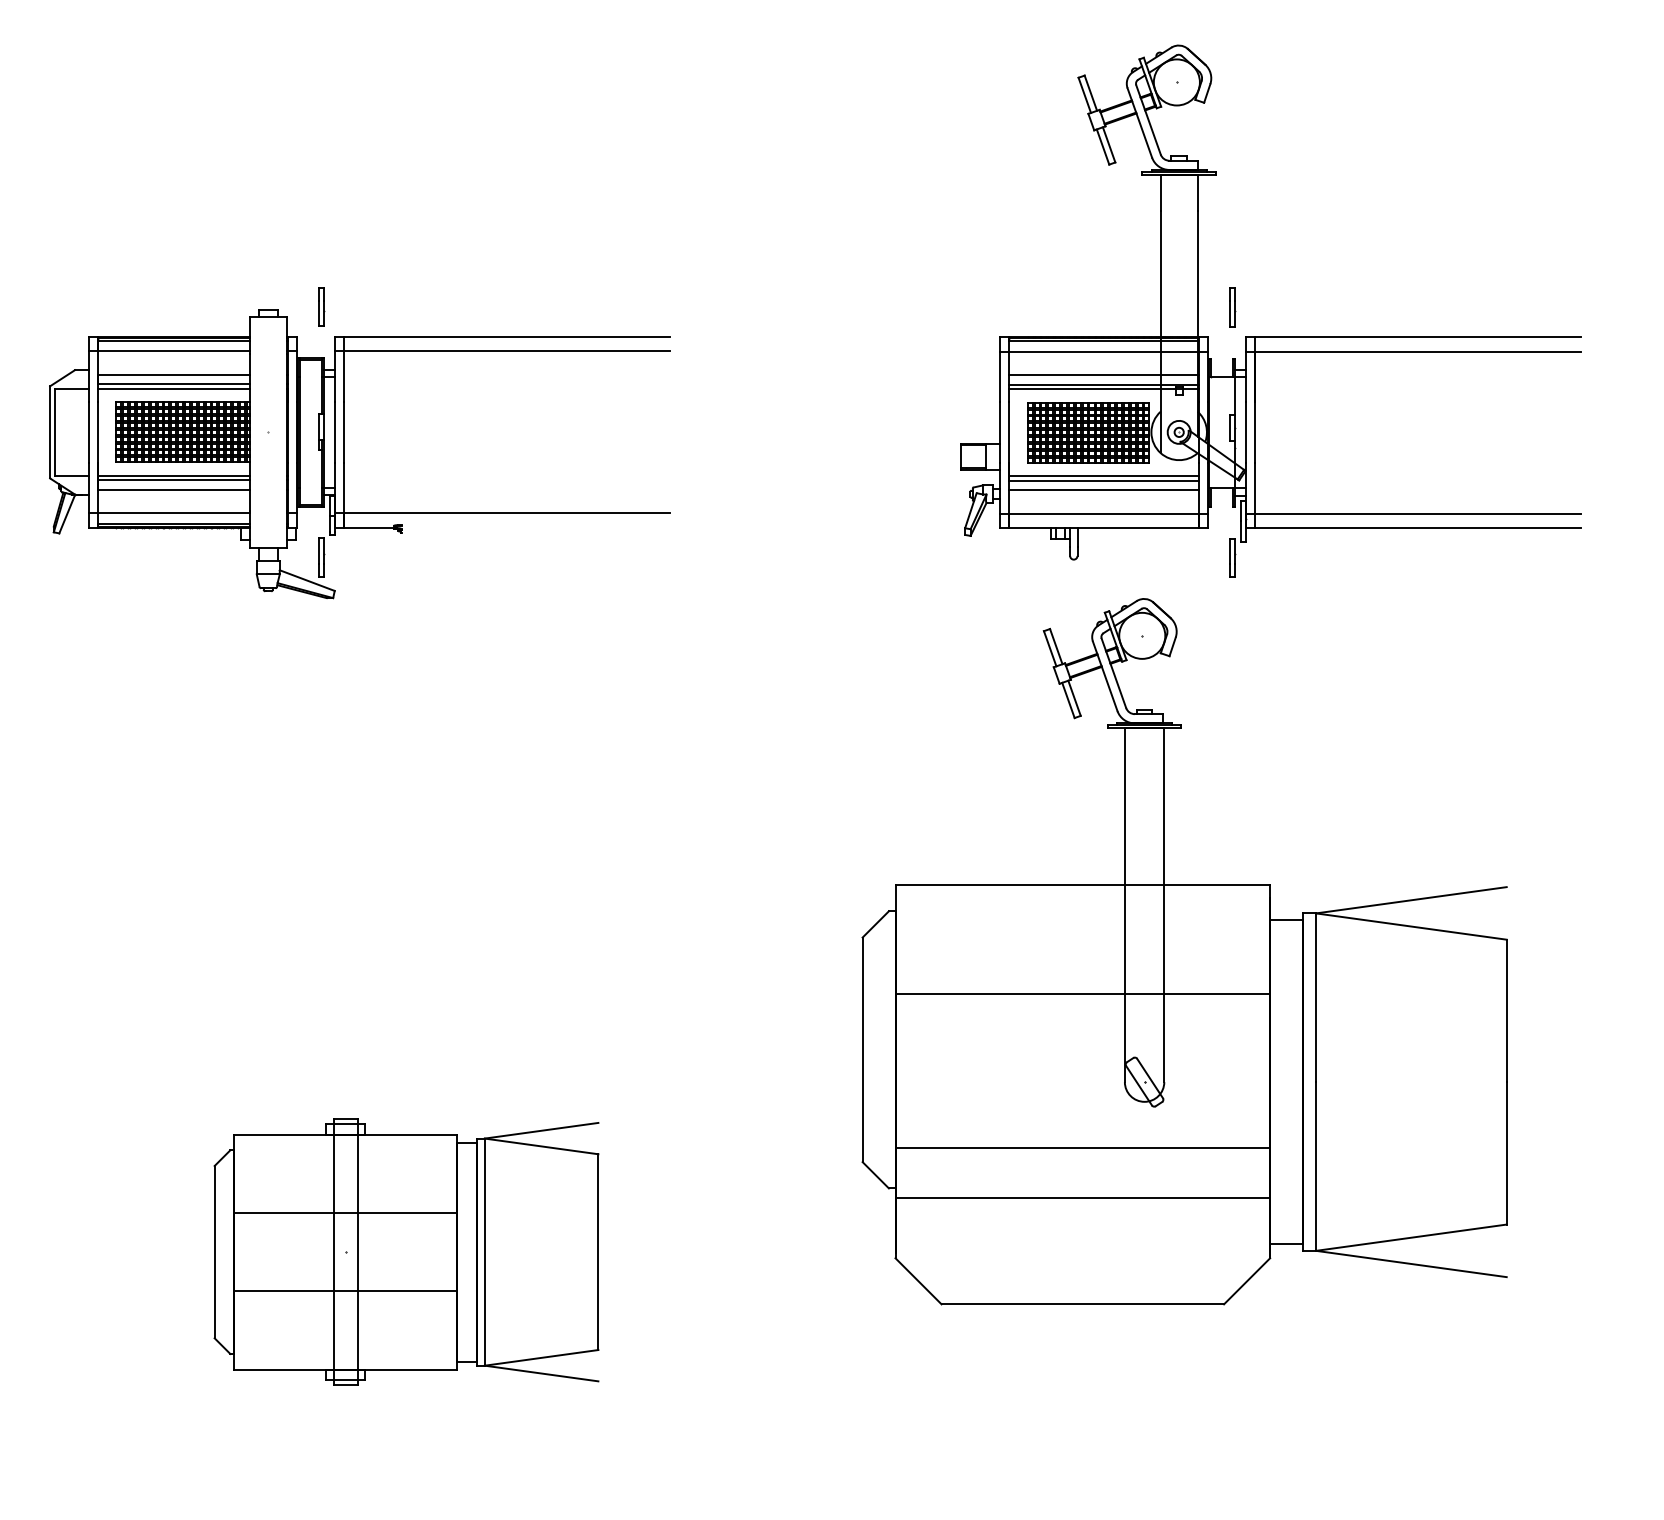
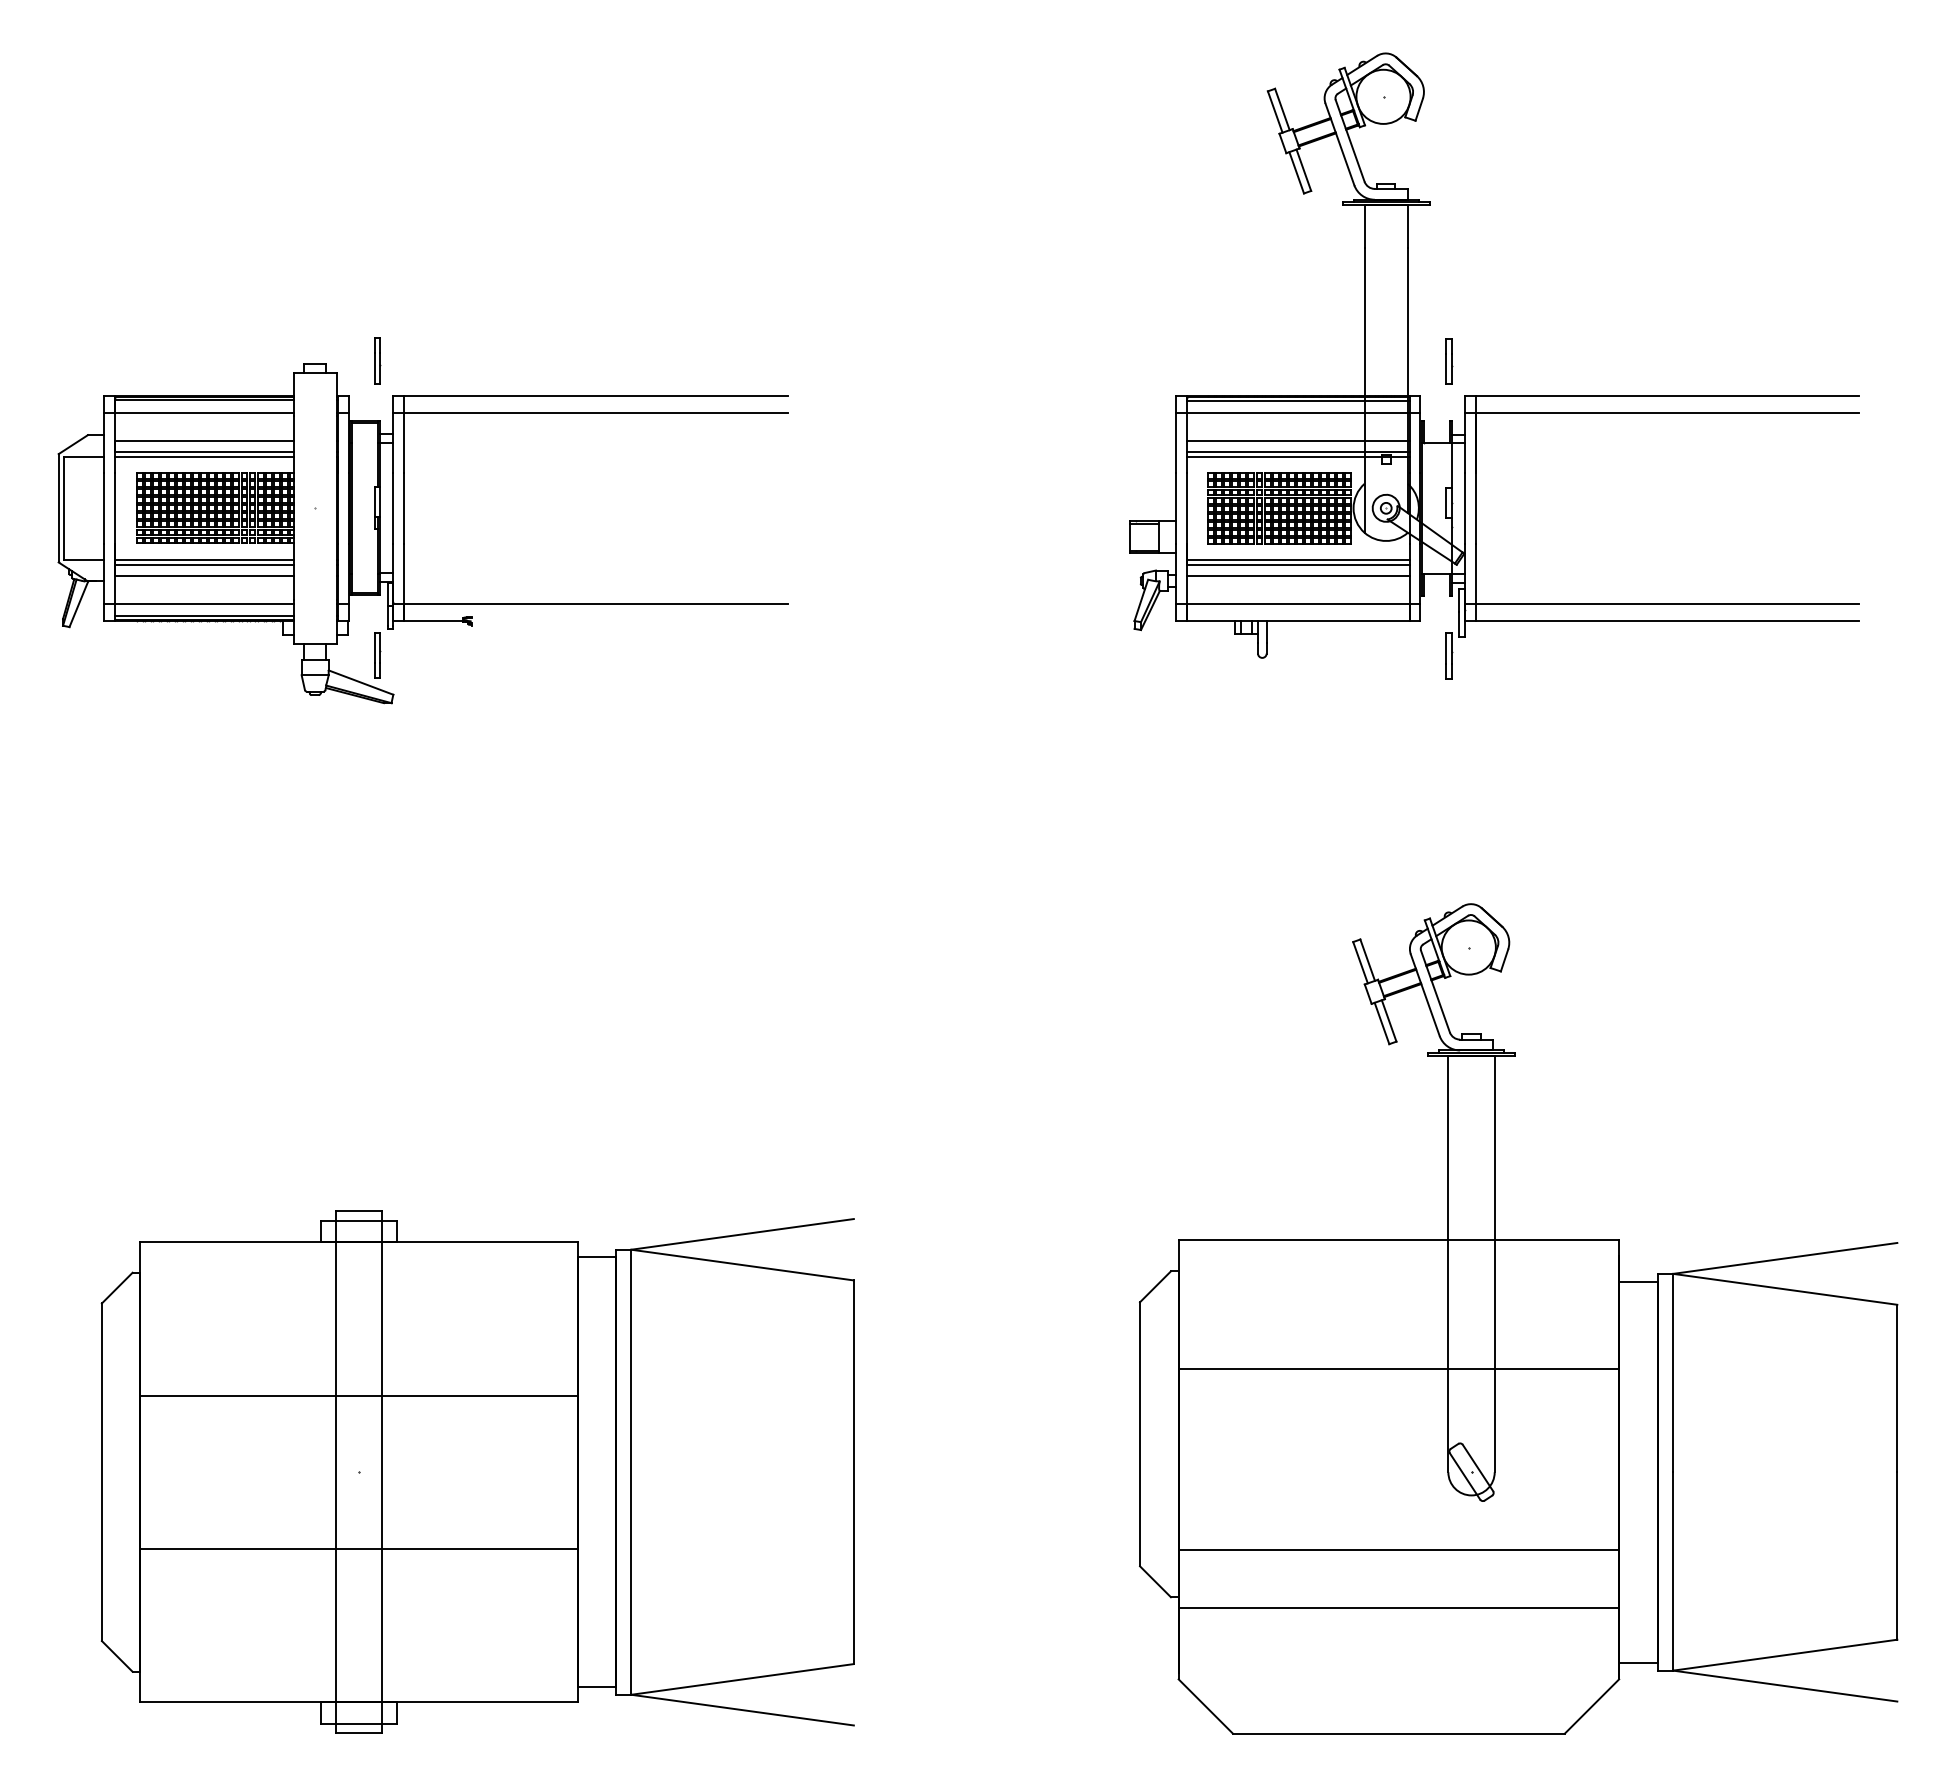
part: (1184, 951) -> (1518, 1318), moved
part: (406, 1251) -> (477, 1471), size x1.67

